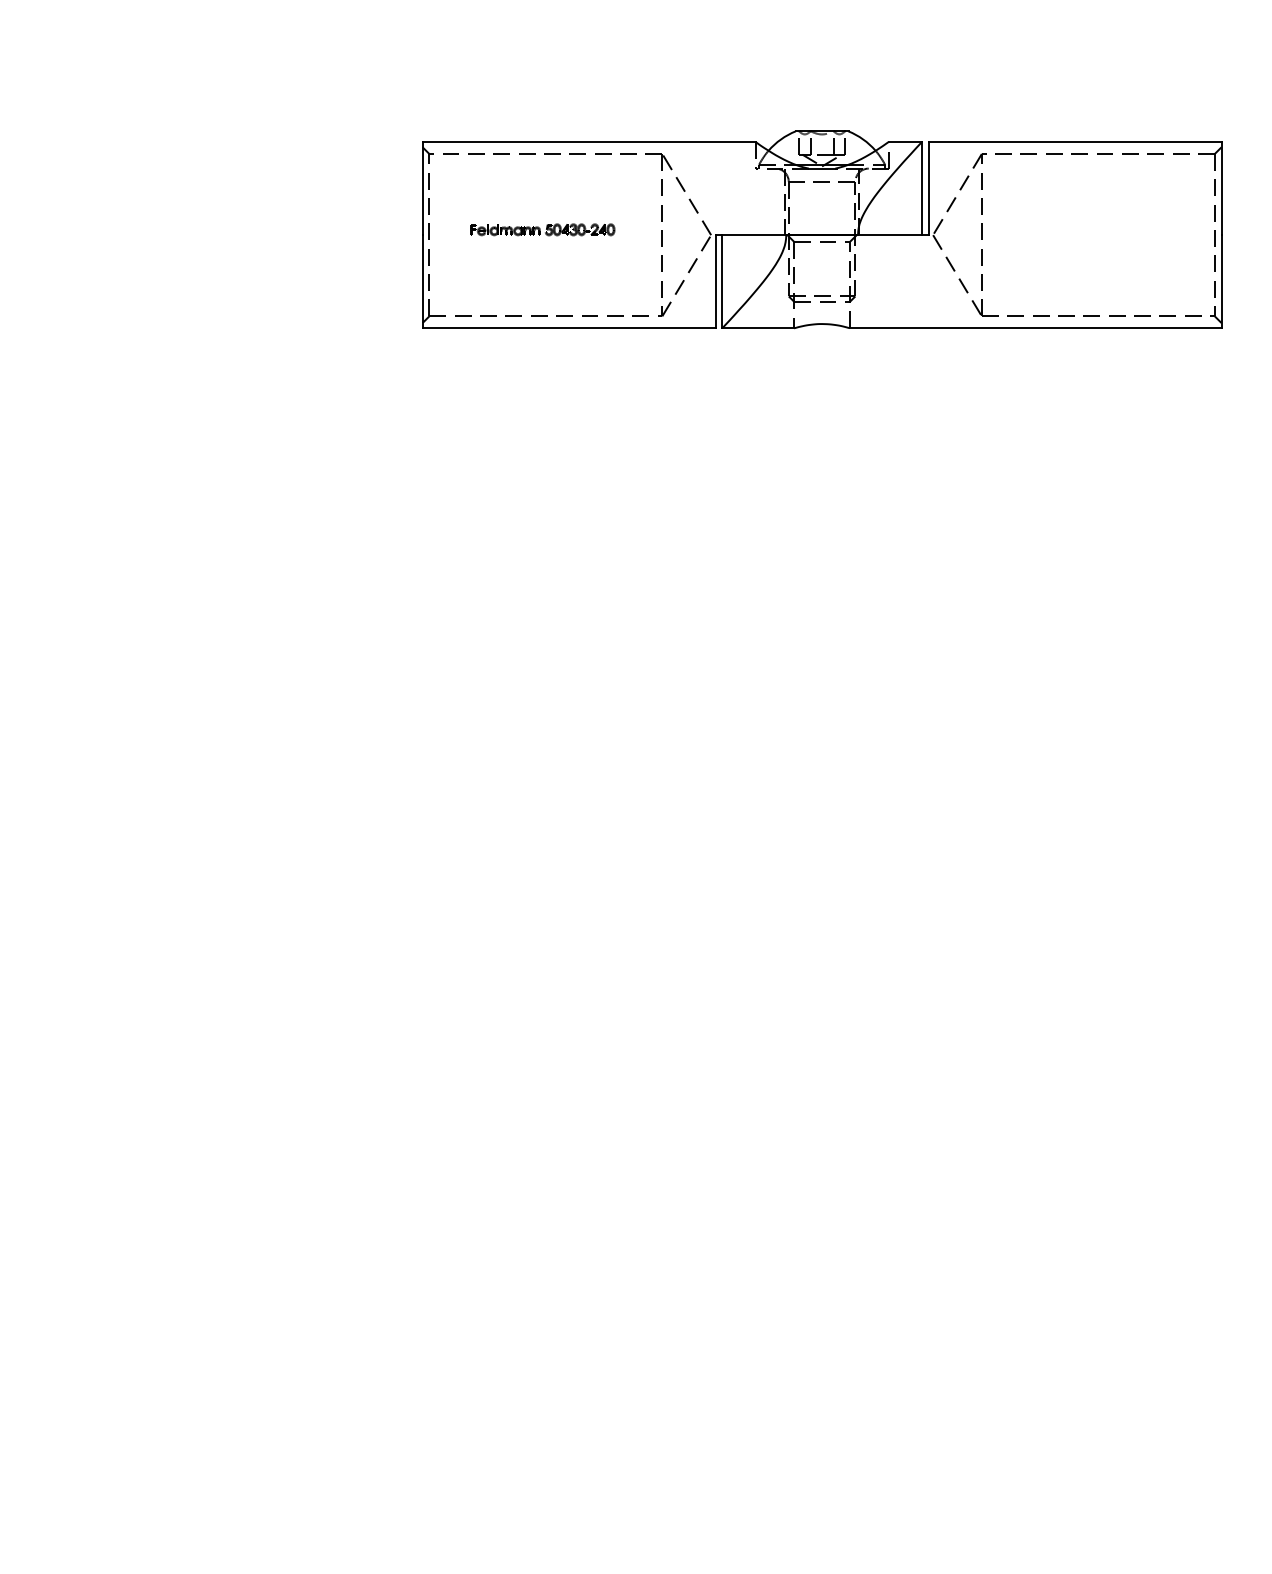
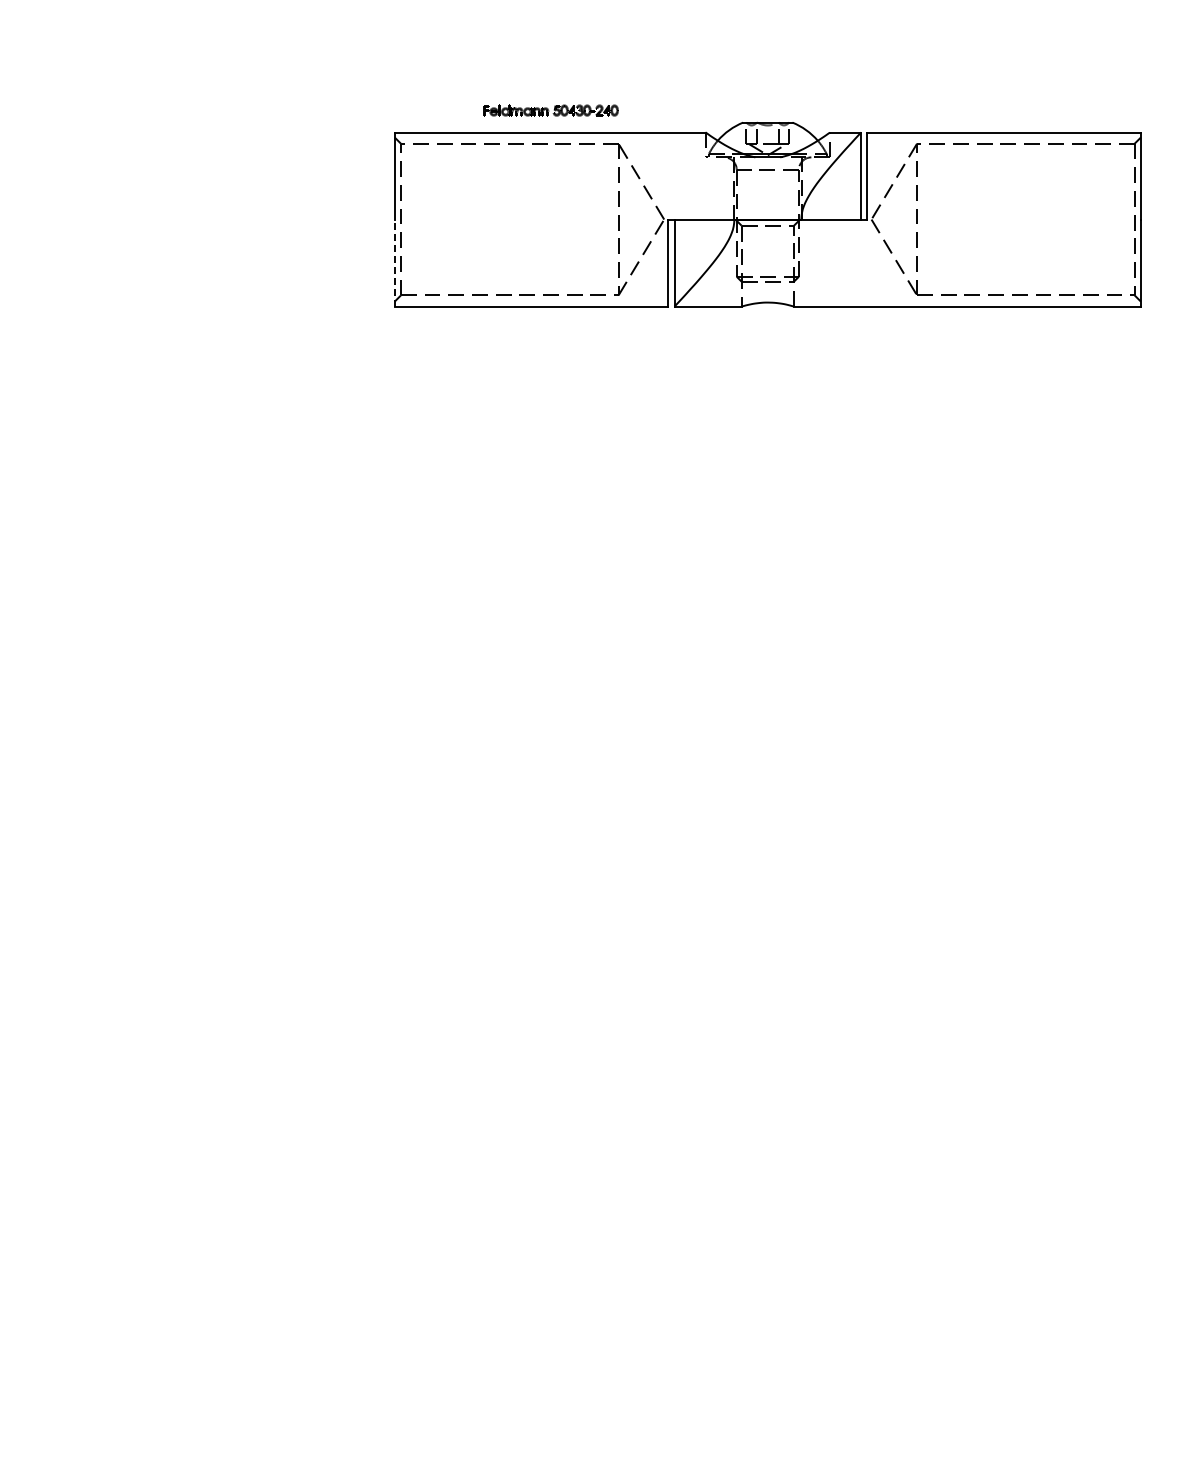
part: (542, 229) -> (550, 110), moved
line: (422, 282) -> (394, 263), solid -> dashed

